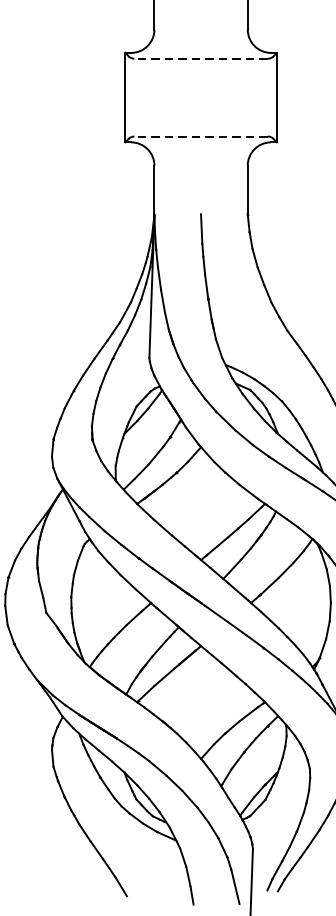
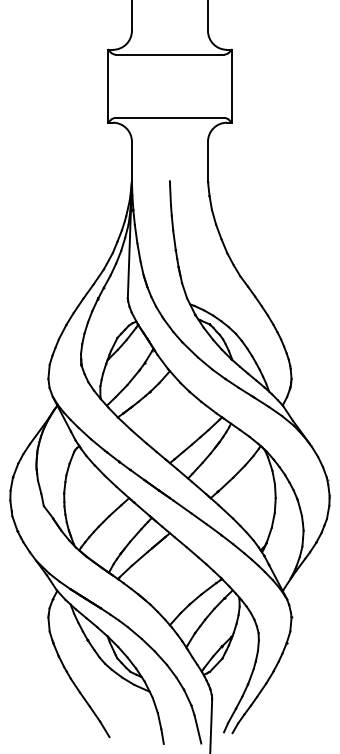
line: (200, 58) -> (169, 54), dashed -> solid
line: (200, 135) -> (169, 117), dashed -> solid

